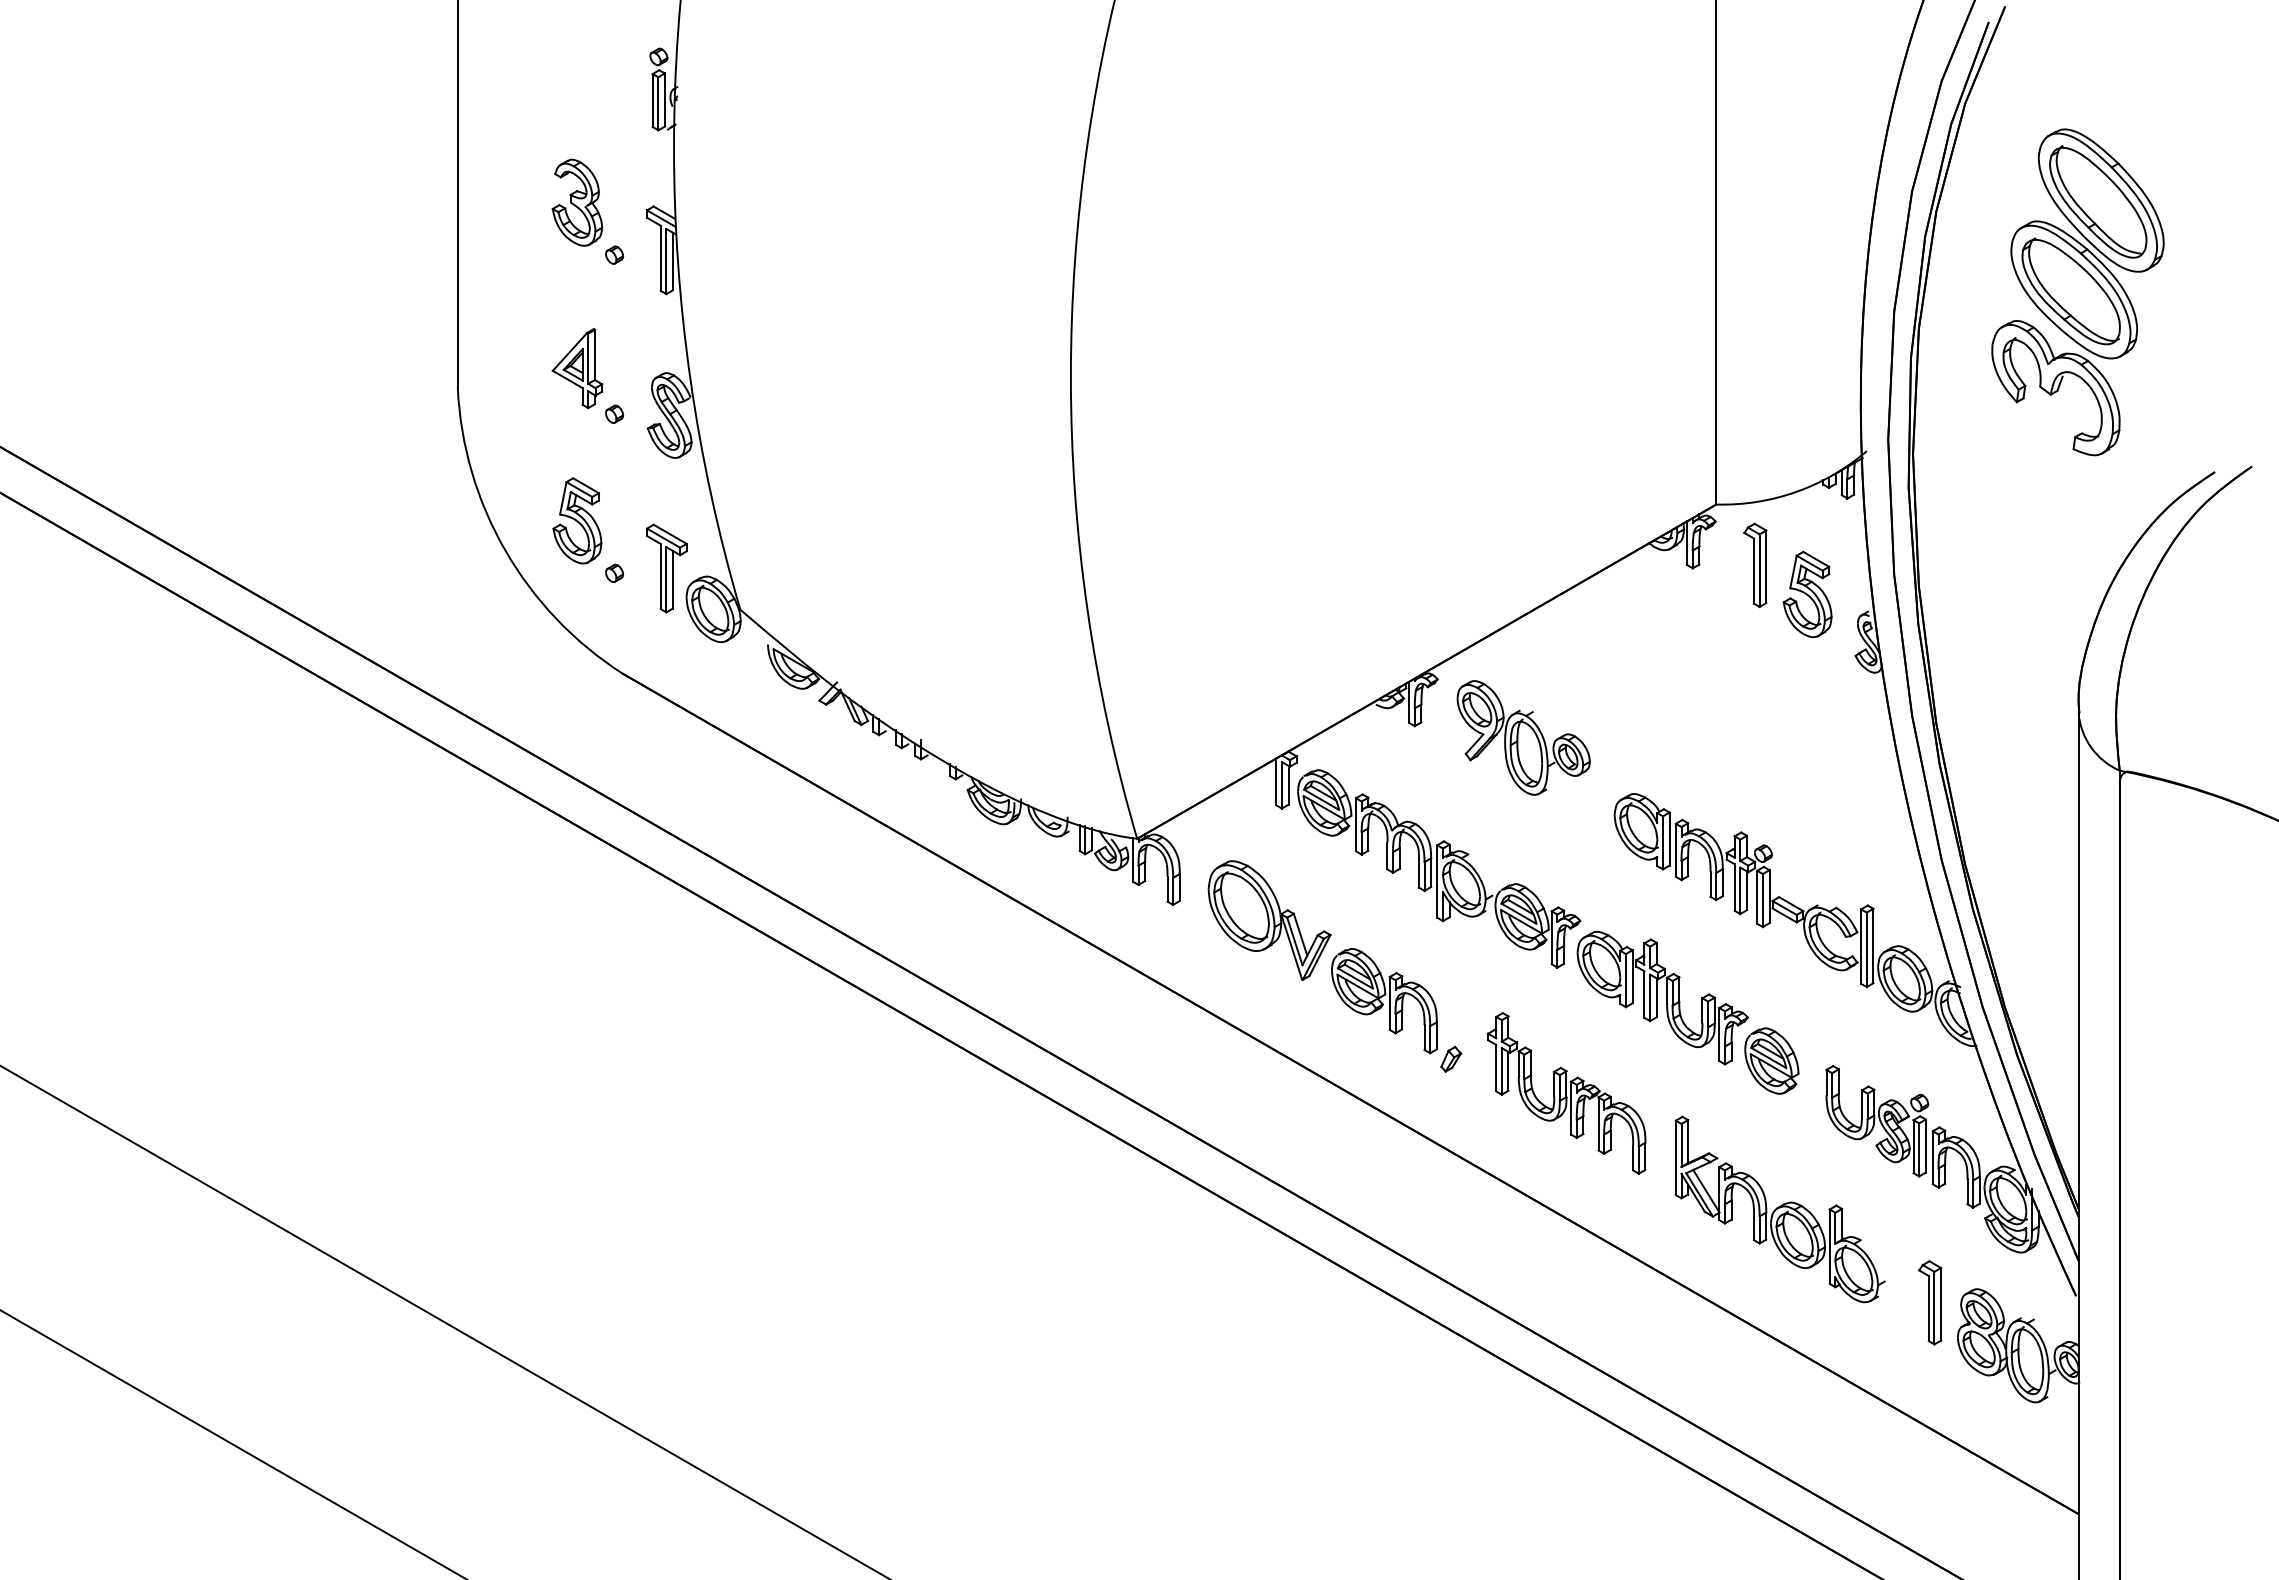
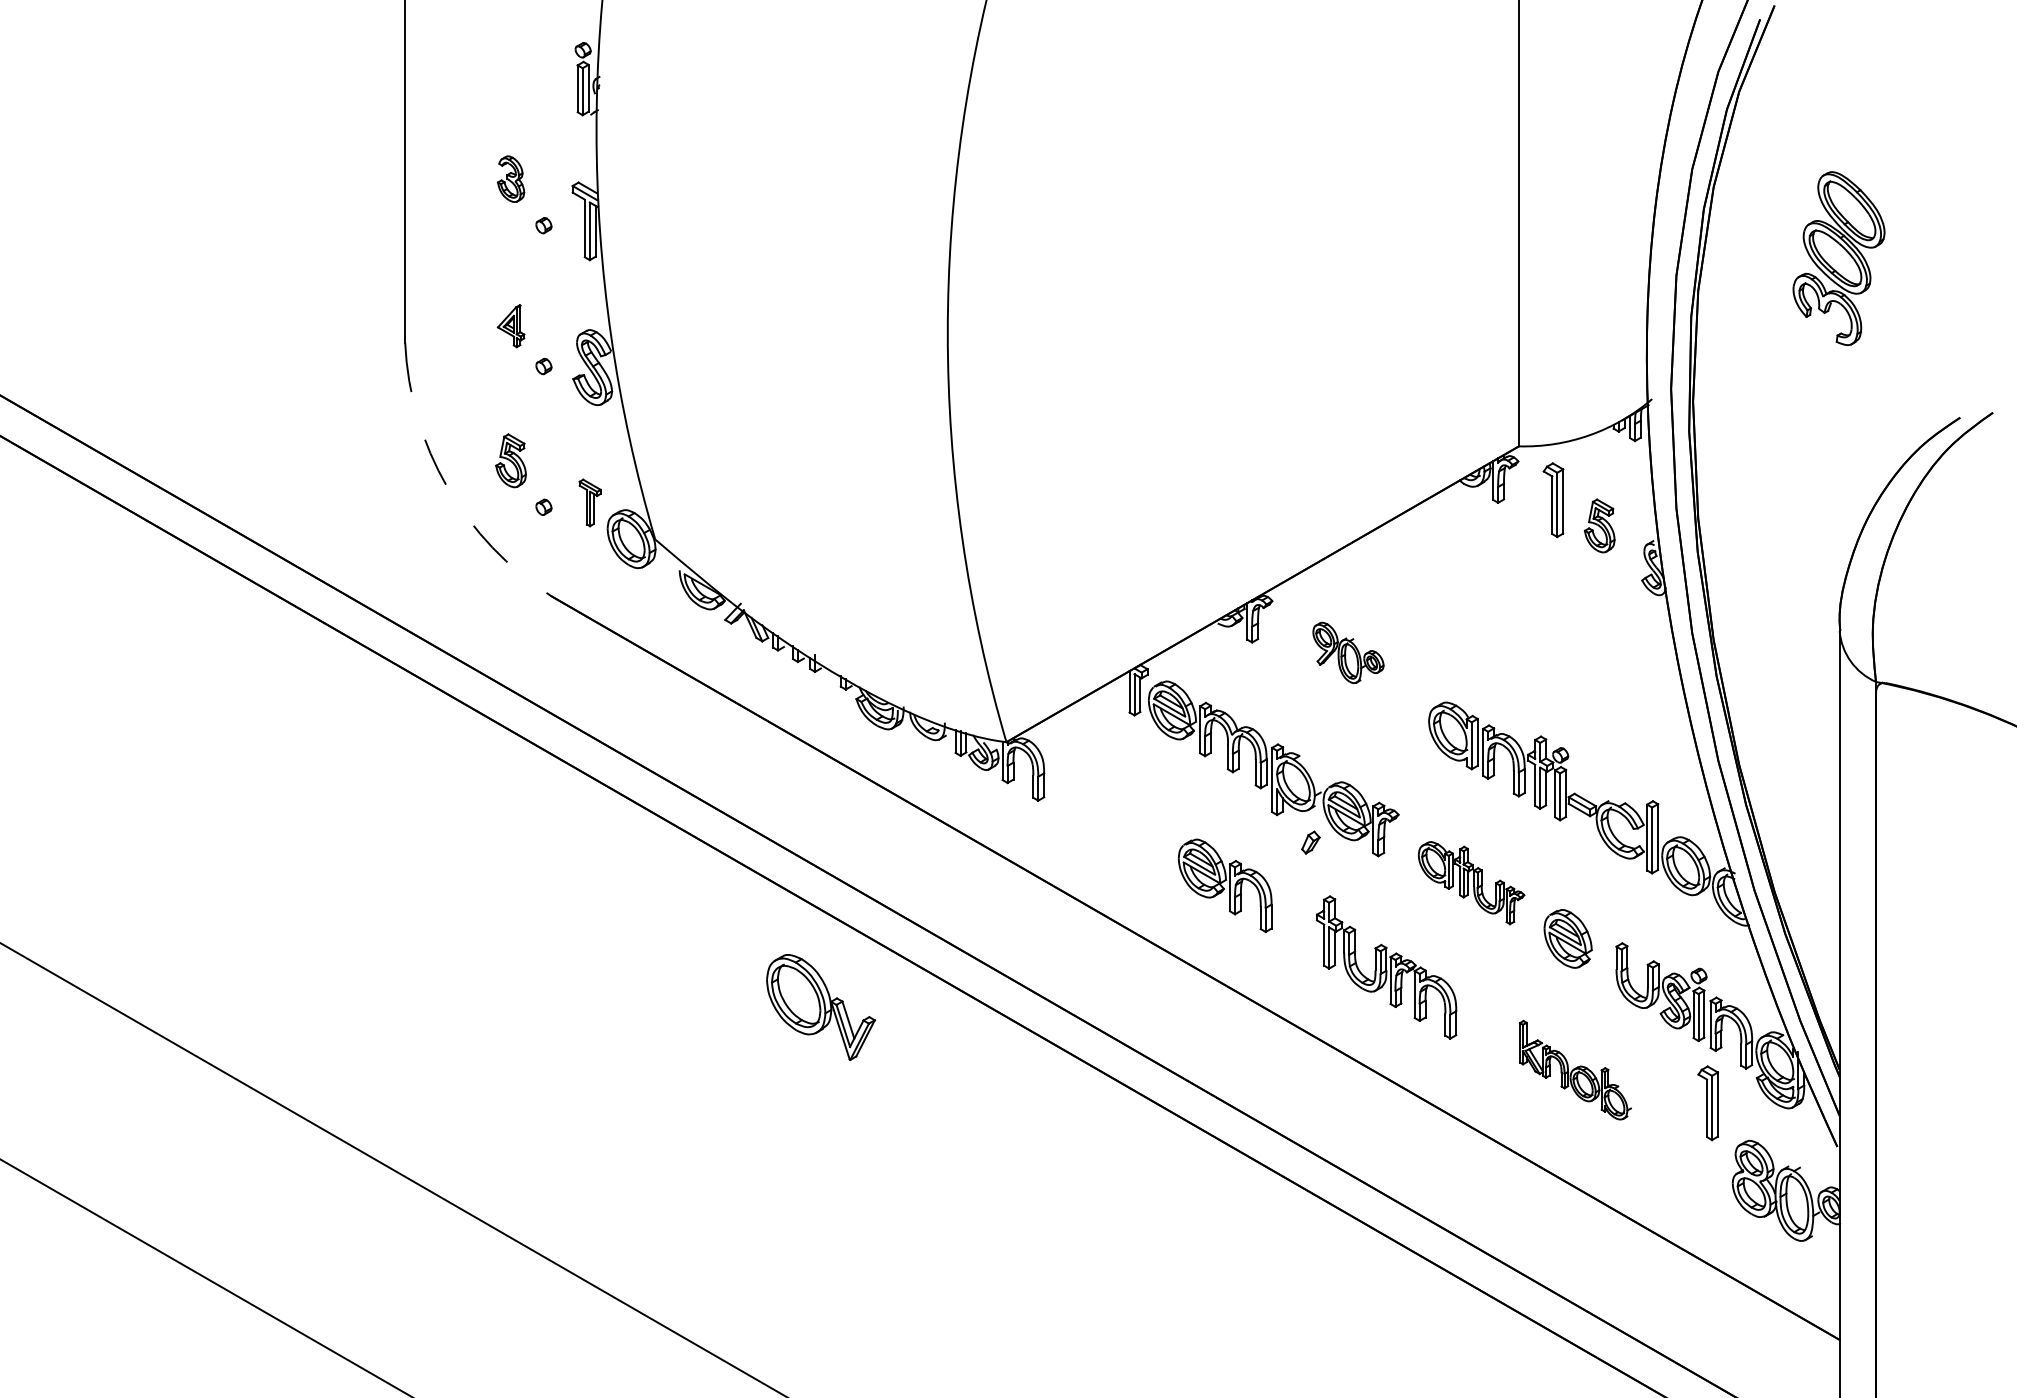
part: (577, 202) -> (511, 179), size x0.6
part: (2077, 292) -> (1838, 258), size x0.6
part: (577, 368) -> (511, 325), size x0.6
part: (577, 520) -> (511, 460), size x0.7
arc: (505, 550) -> (447, 487), solid -> dashed
part: (666, 568) -> (589, 502), size x0.6
part: (1807, 594) -> (1599, 525), size x0.7
part: (1523, 737) -> (1348, 652), size x0.6
part: (1269, 920) -> (820, 1007), moved
part: (1662, 997) -> (1471, 882), size x0.7
part: (1451, 1058) -> (1311, 841), moved
part: (1779, 1209) -> (1574, 1070), size x0.6
part: (1930, 1302) -> (1708, 1103), moved

